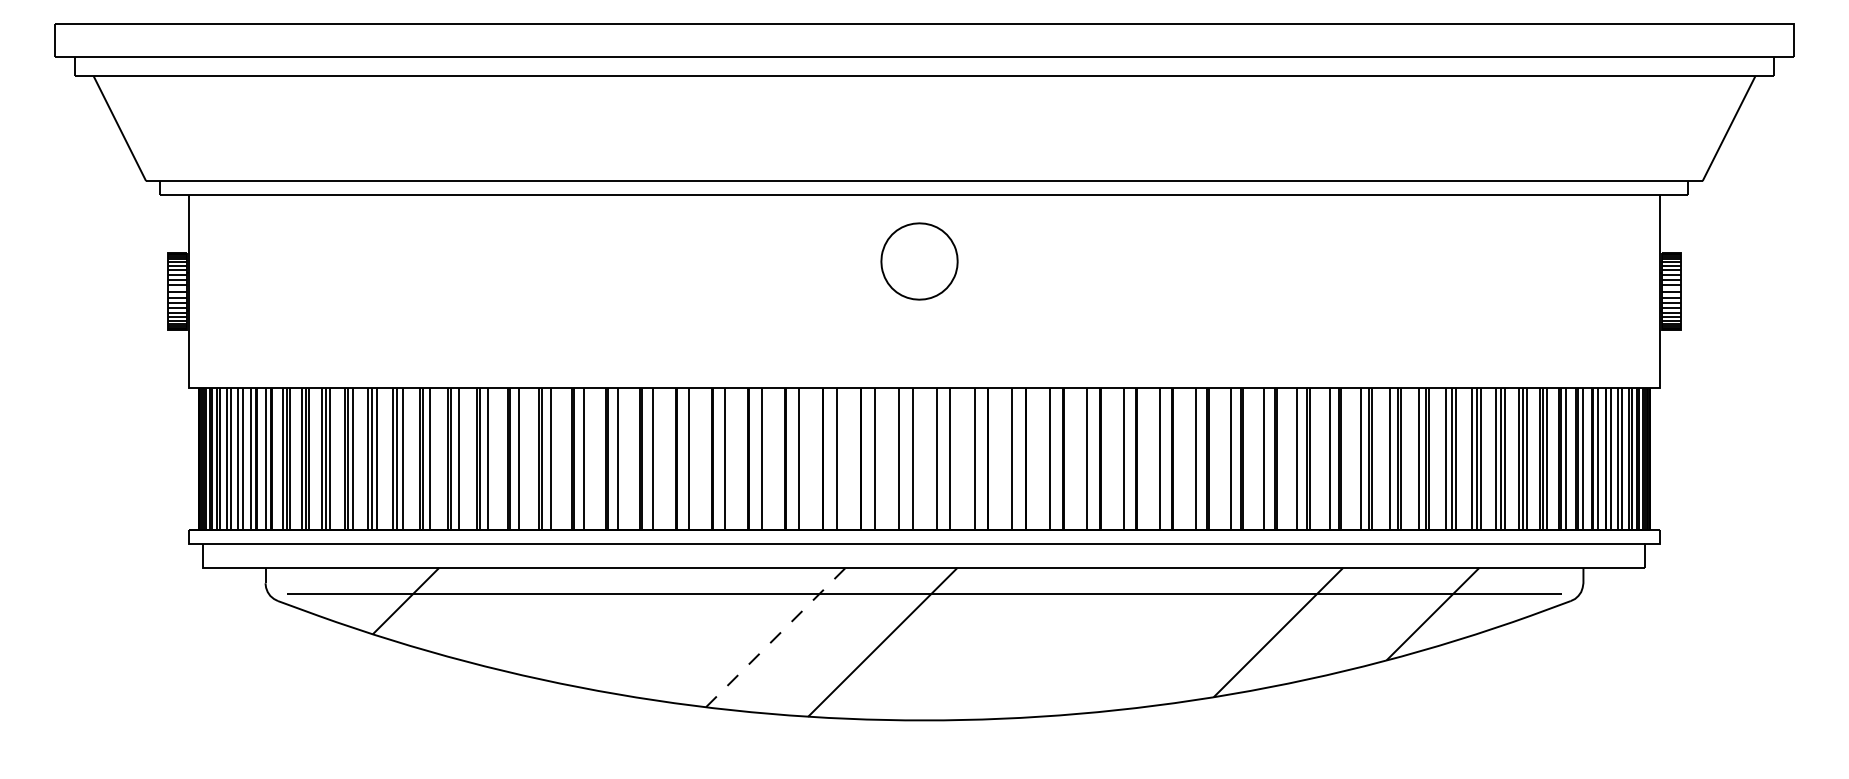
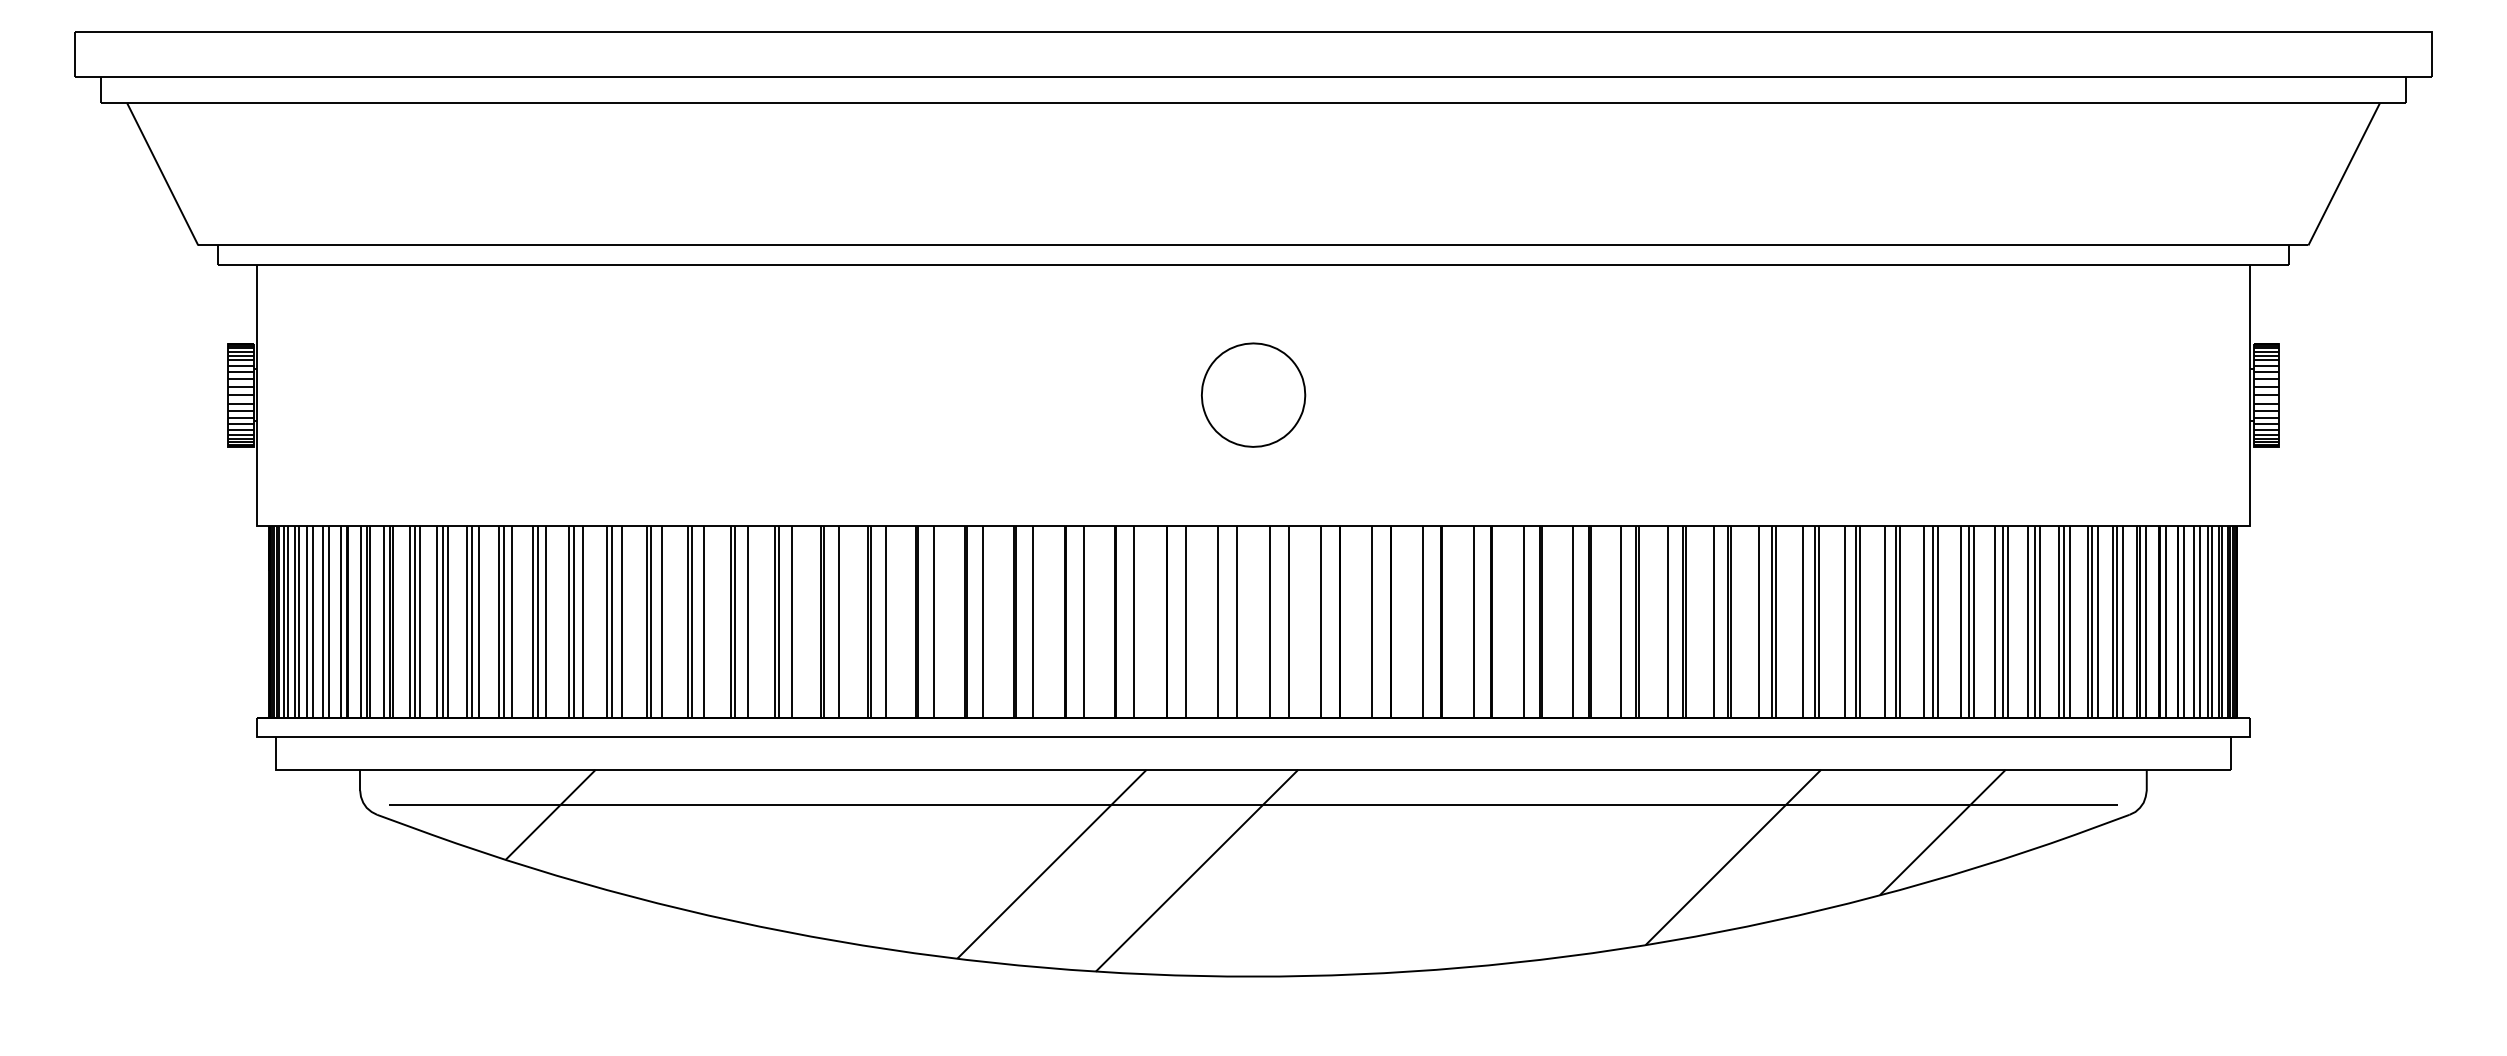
part: (919, 261) -> (1253, 395), moved
line: (775, 637) -> (1051, 864), dashed -> solid

